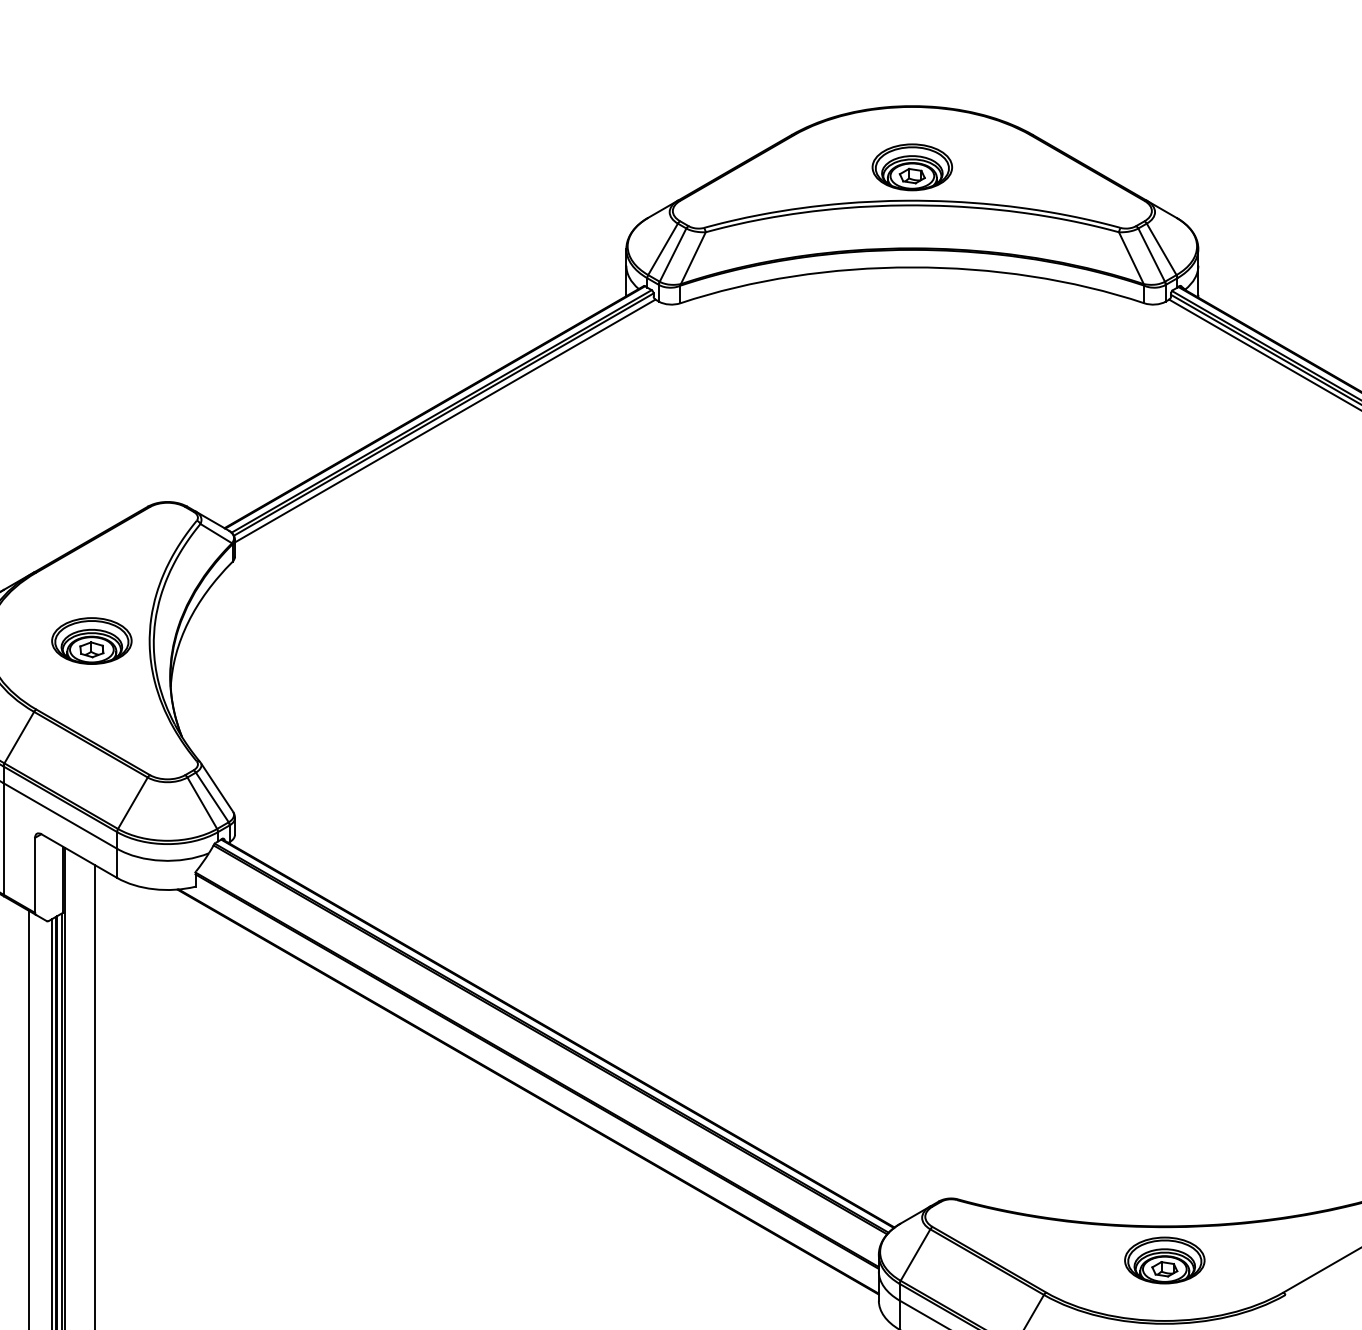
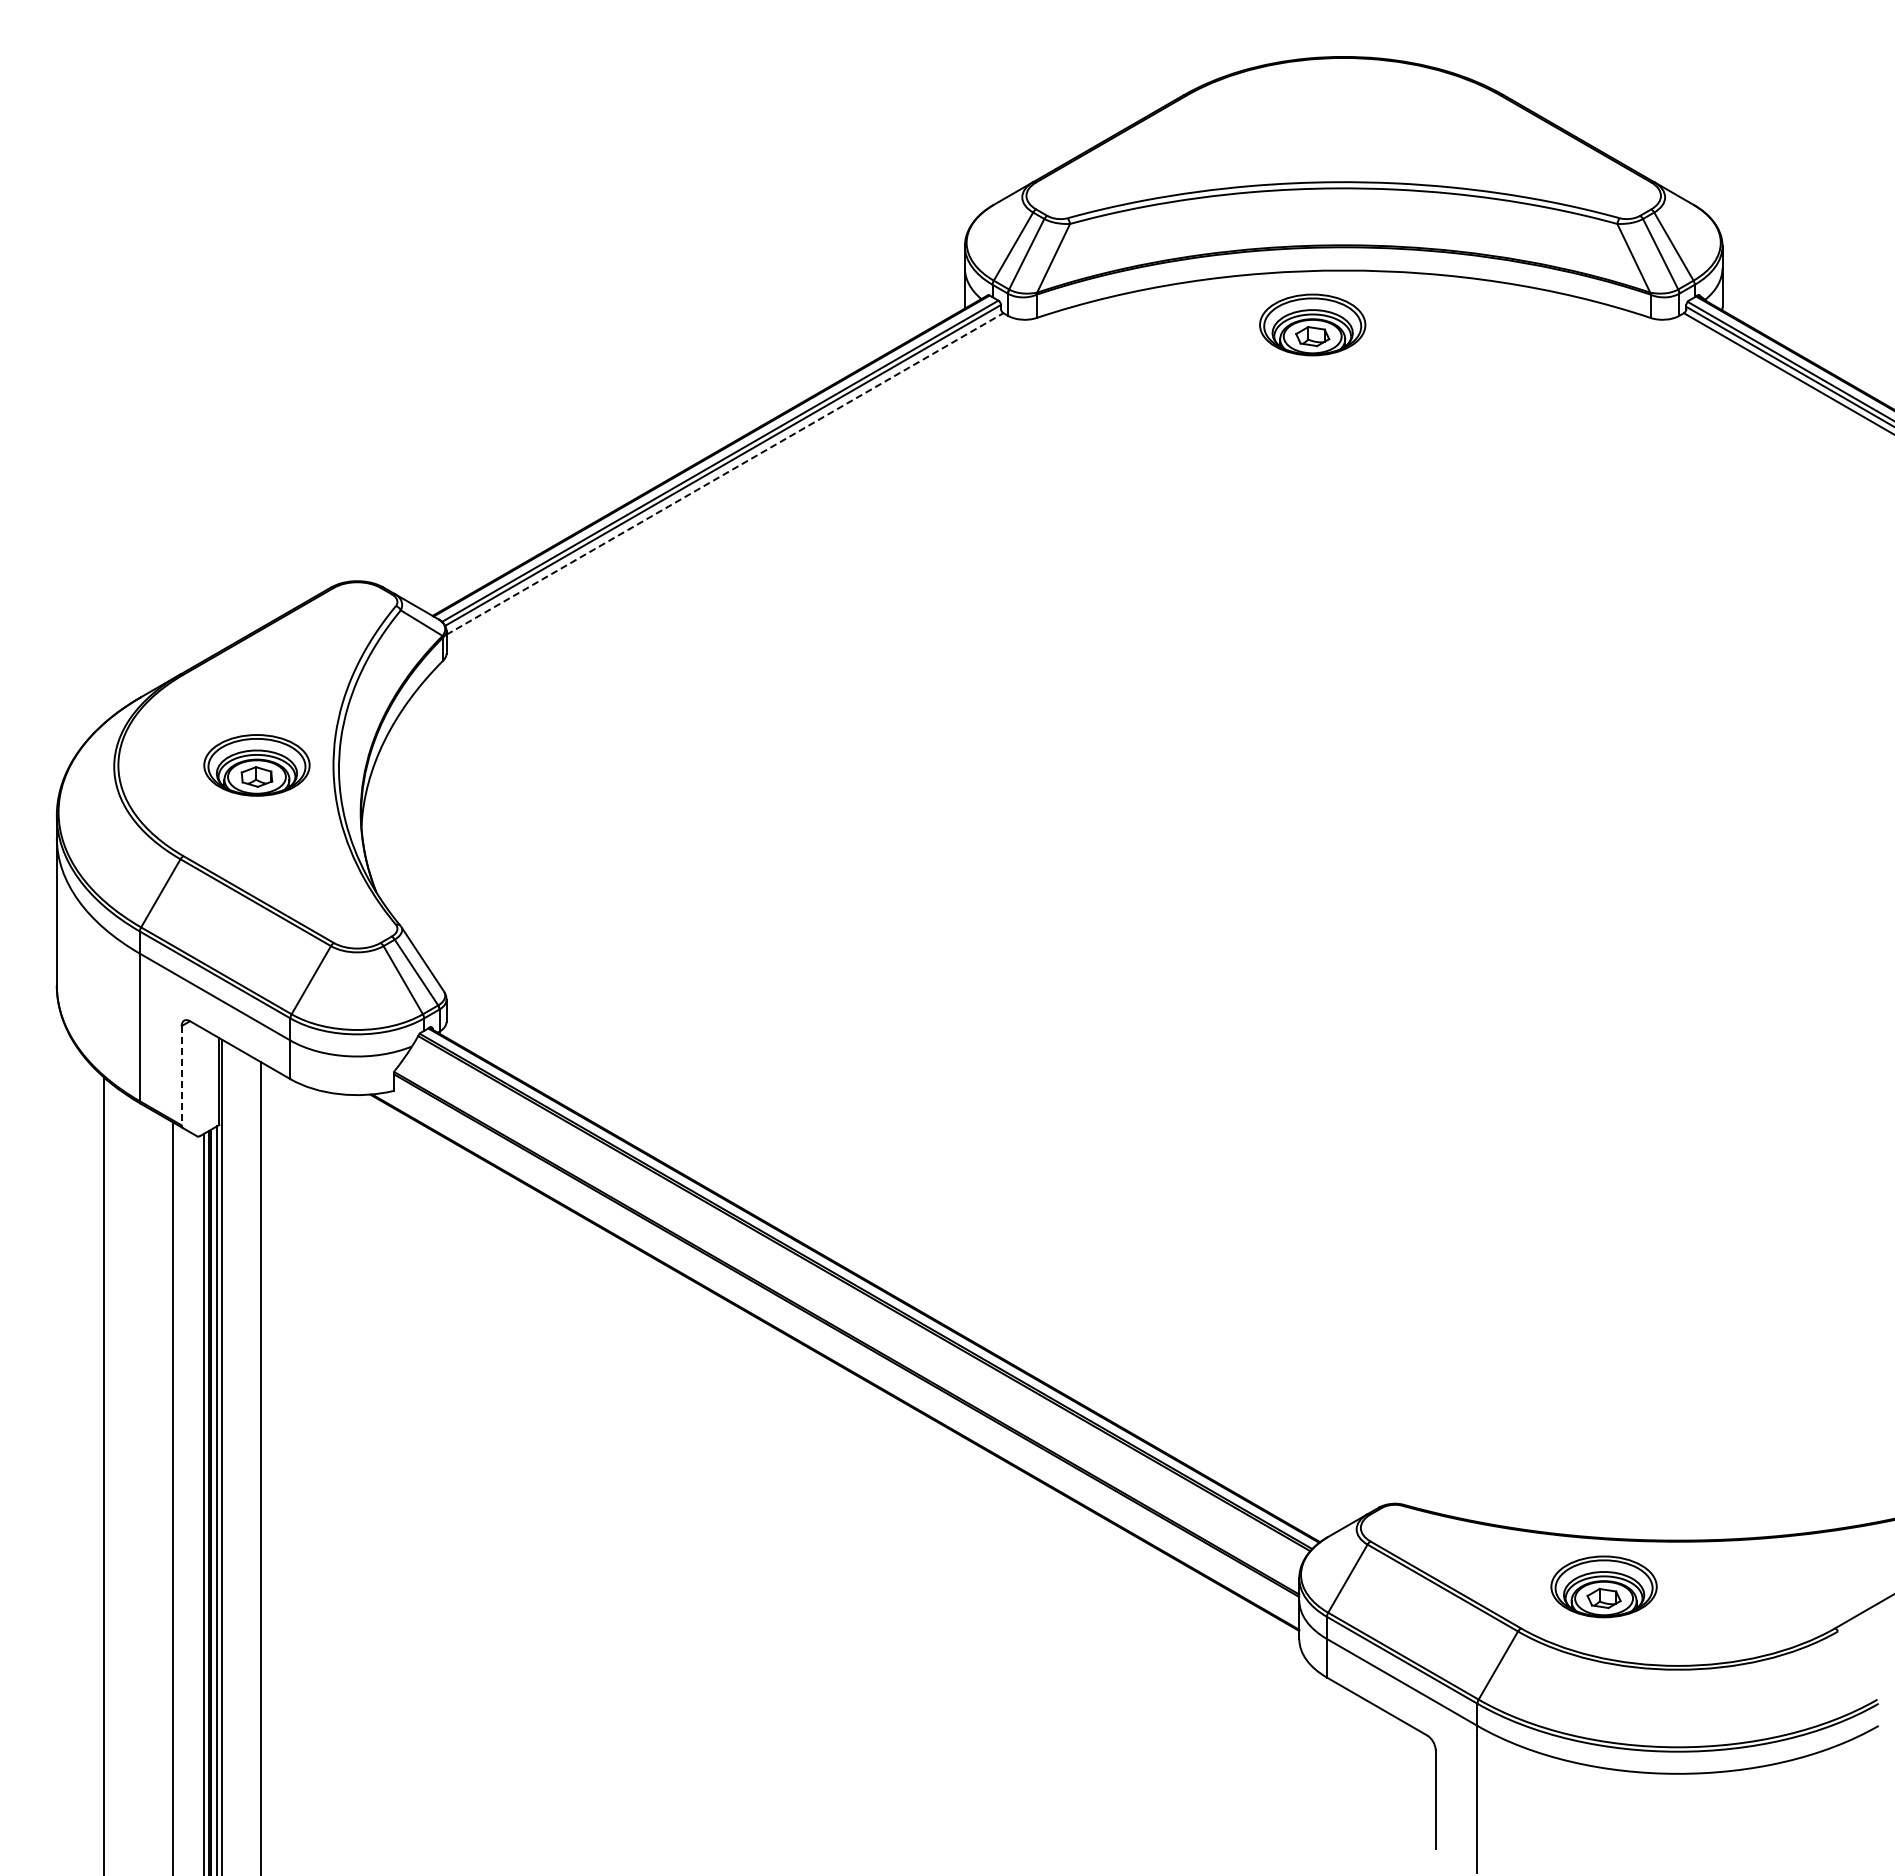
part: (912, 166) -> (1312, 324), moved
line: (445, 420) -> (725, 473), solid -> dashed
line: (34, 875) -> (181, 1075), solid -> dashed
part: (1164, 1260) -> (1603, 1586), moved

